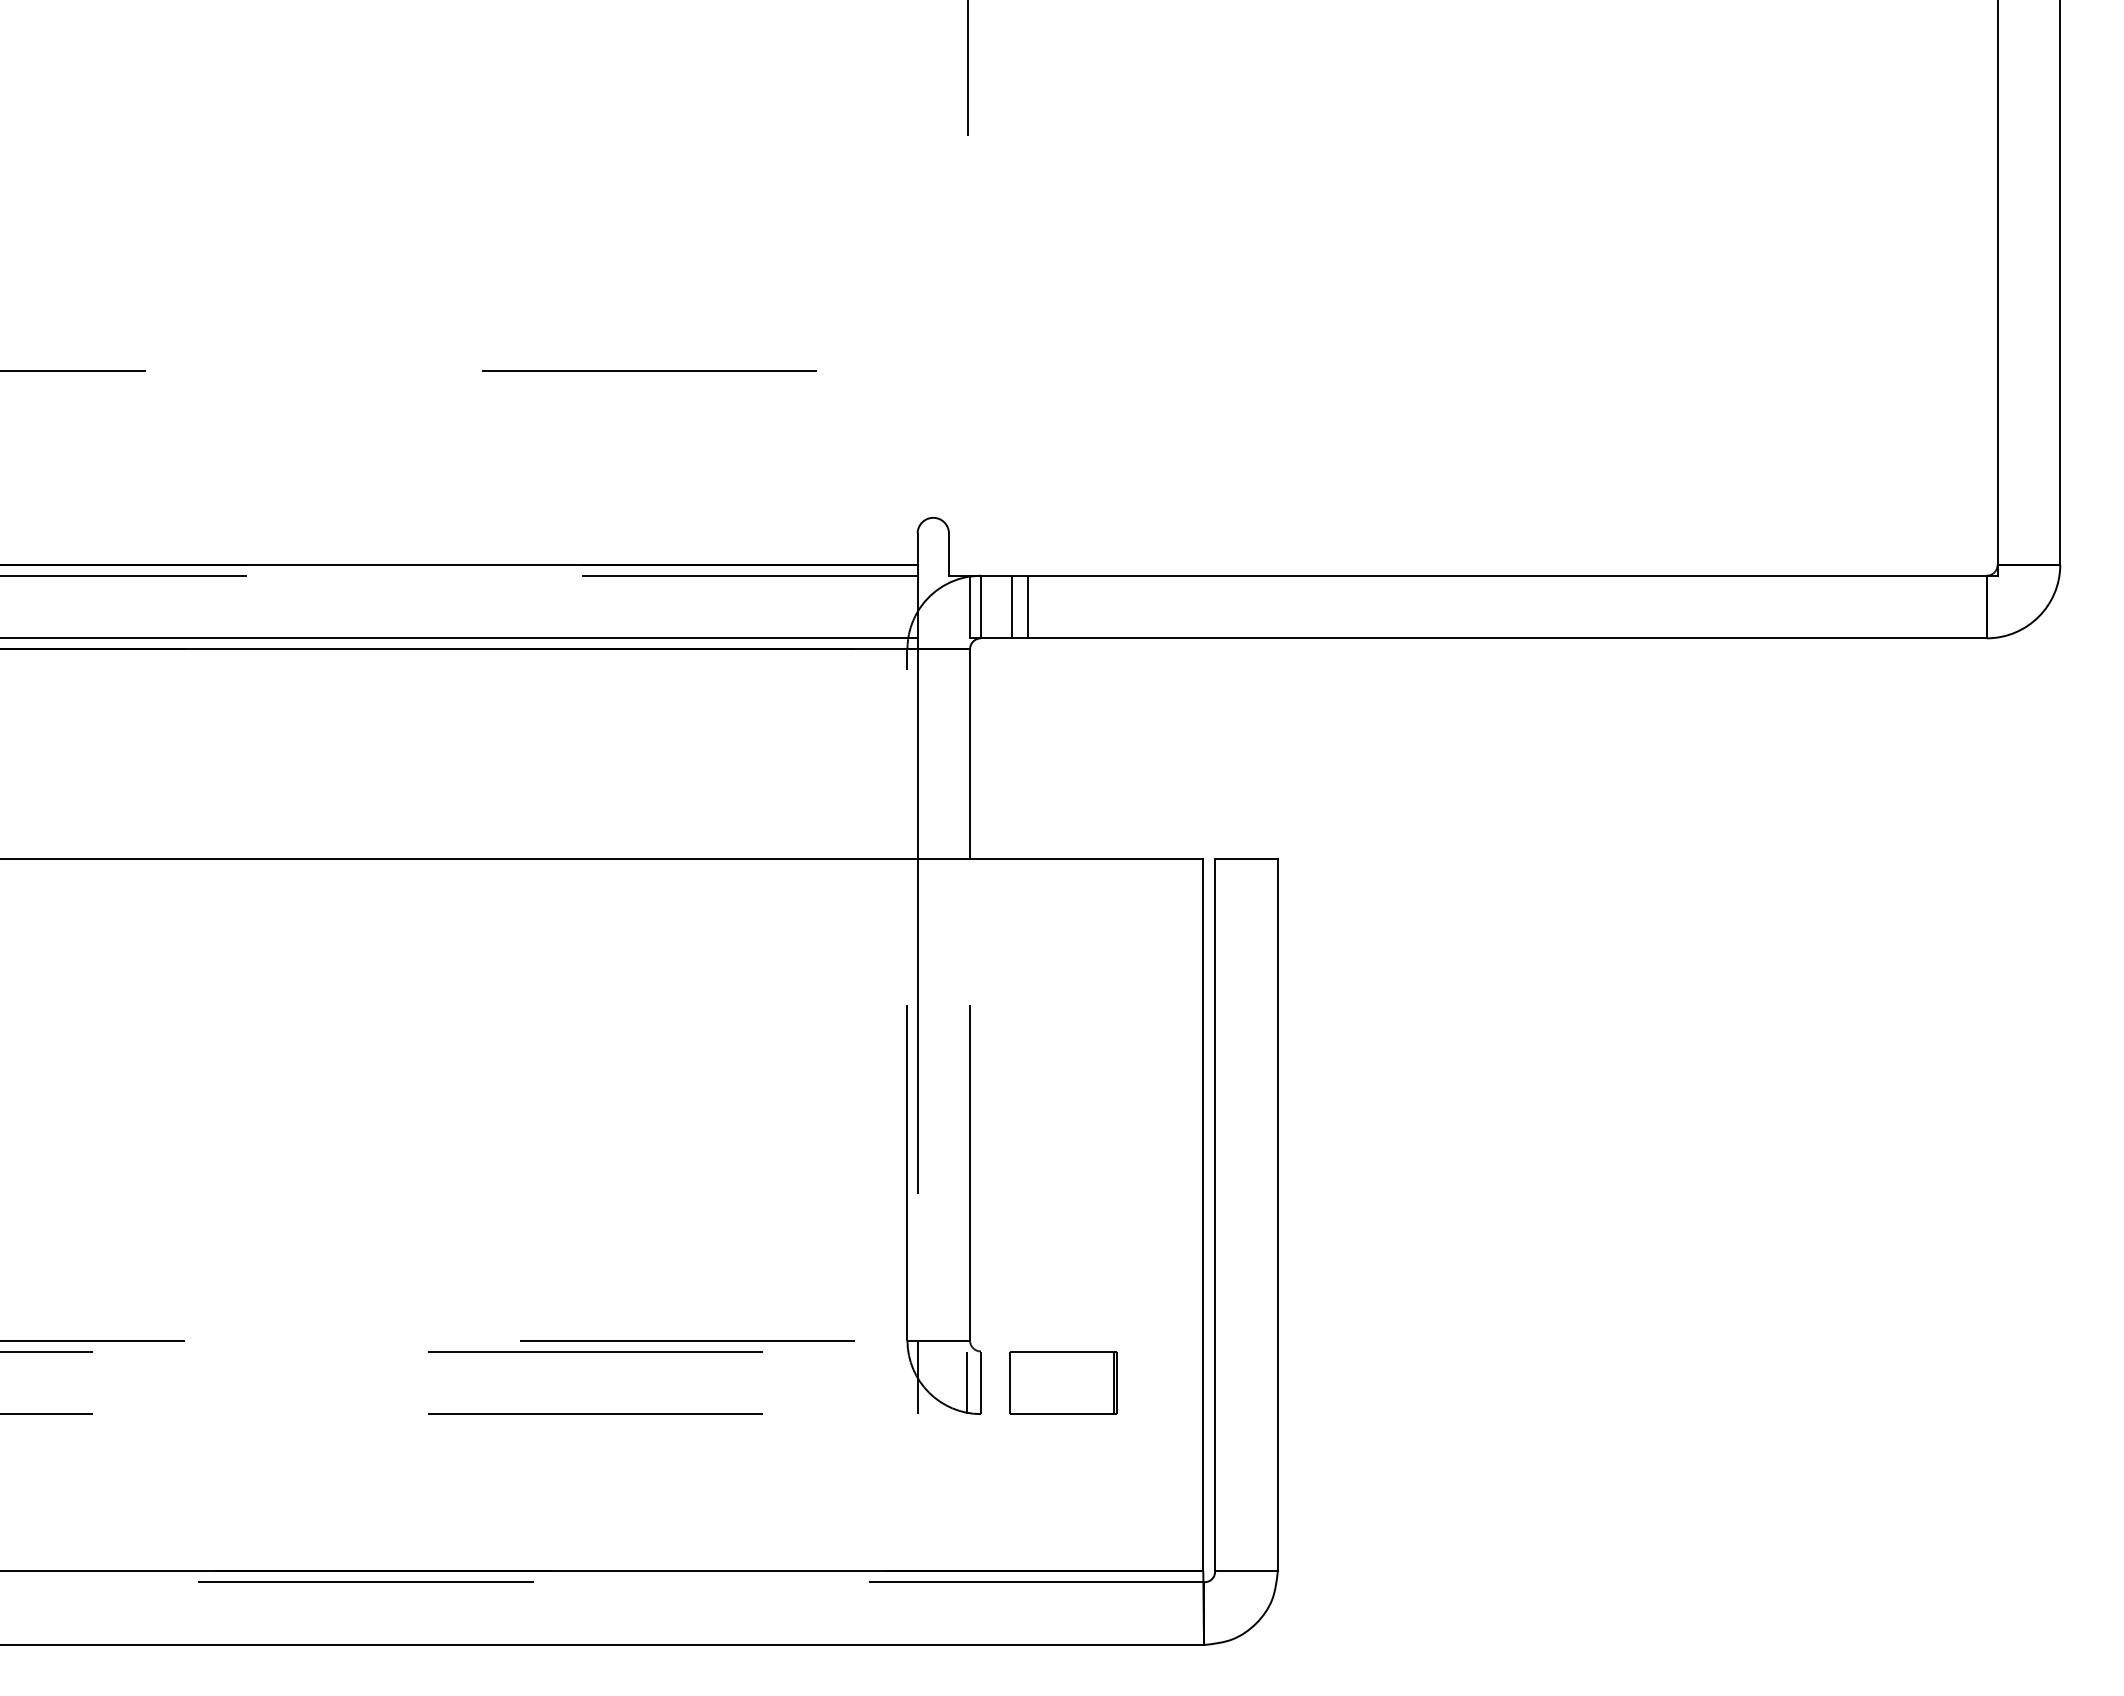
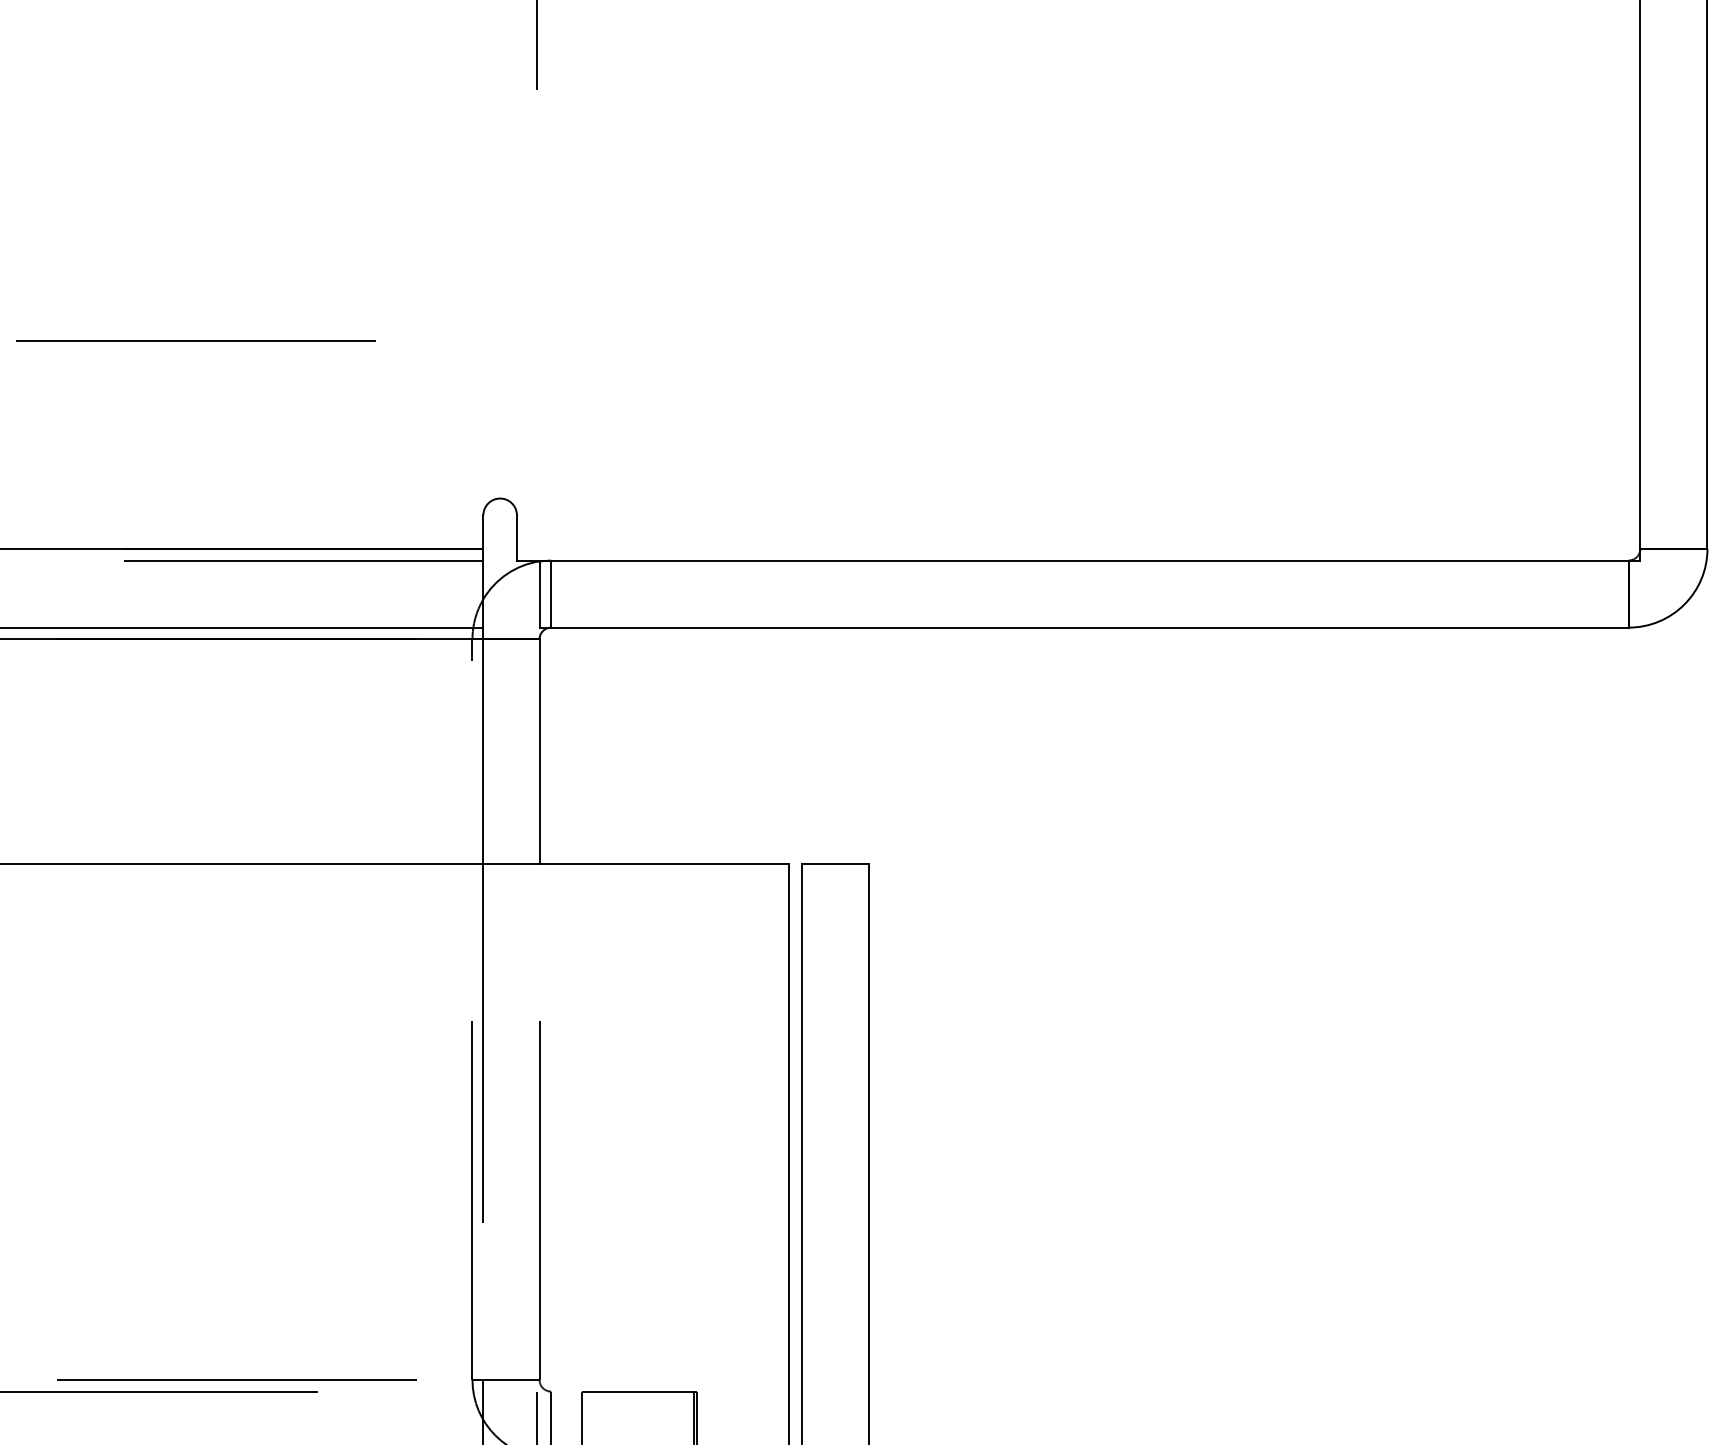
line: (1012, 606) -> (584, 593), removed
line: (1027, 606) -> (601, 593), removed

